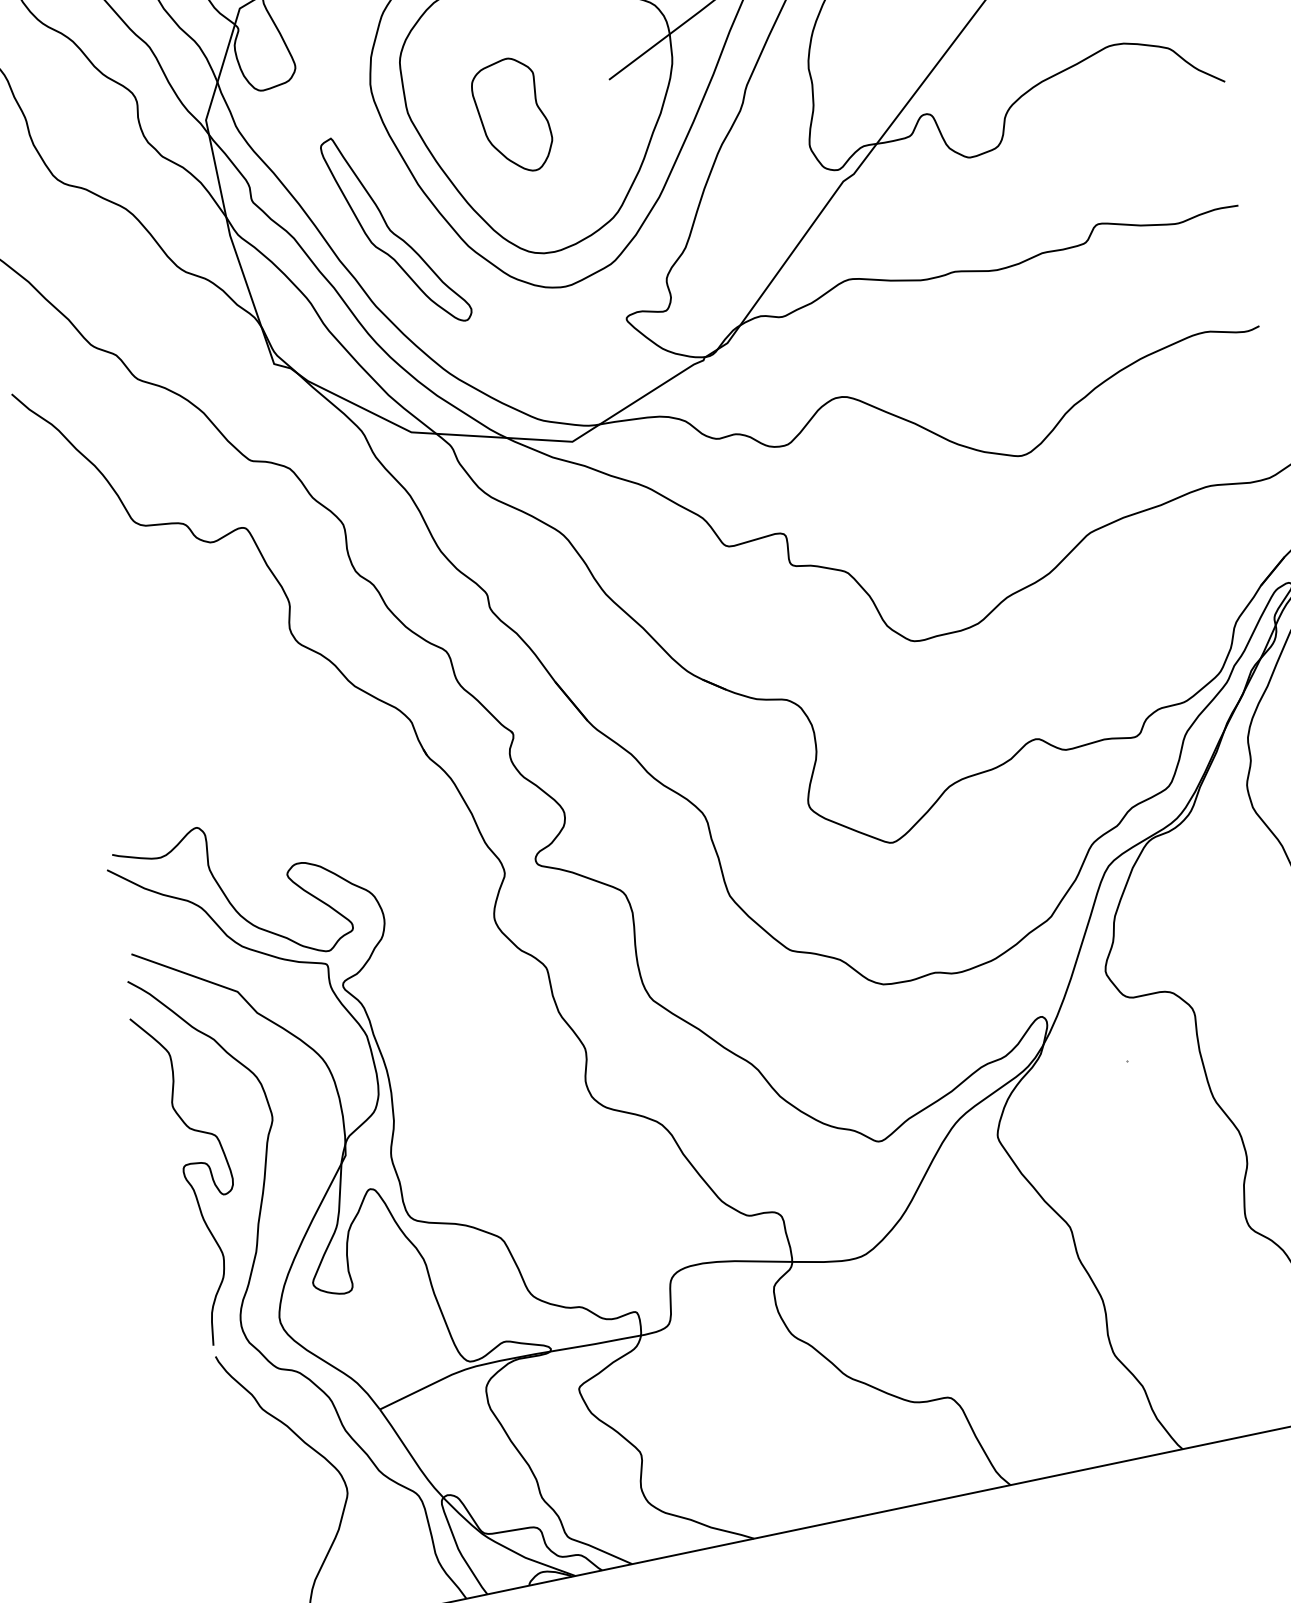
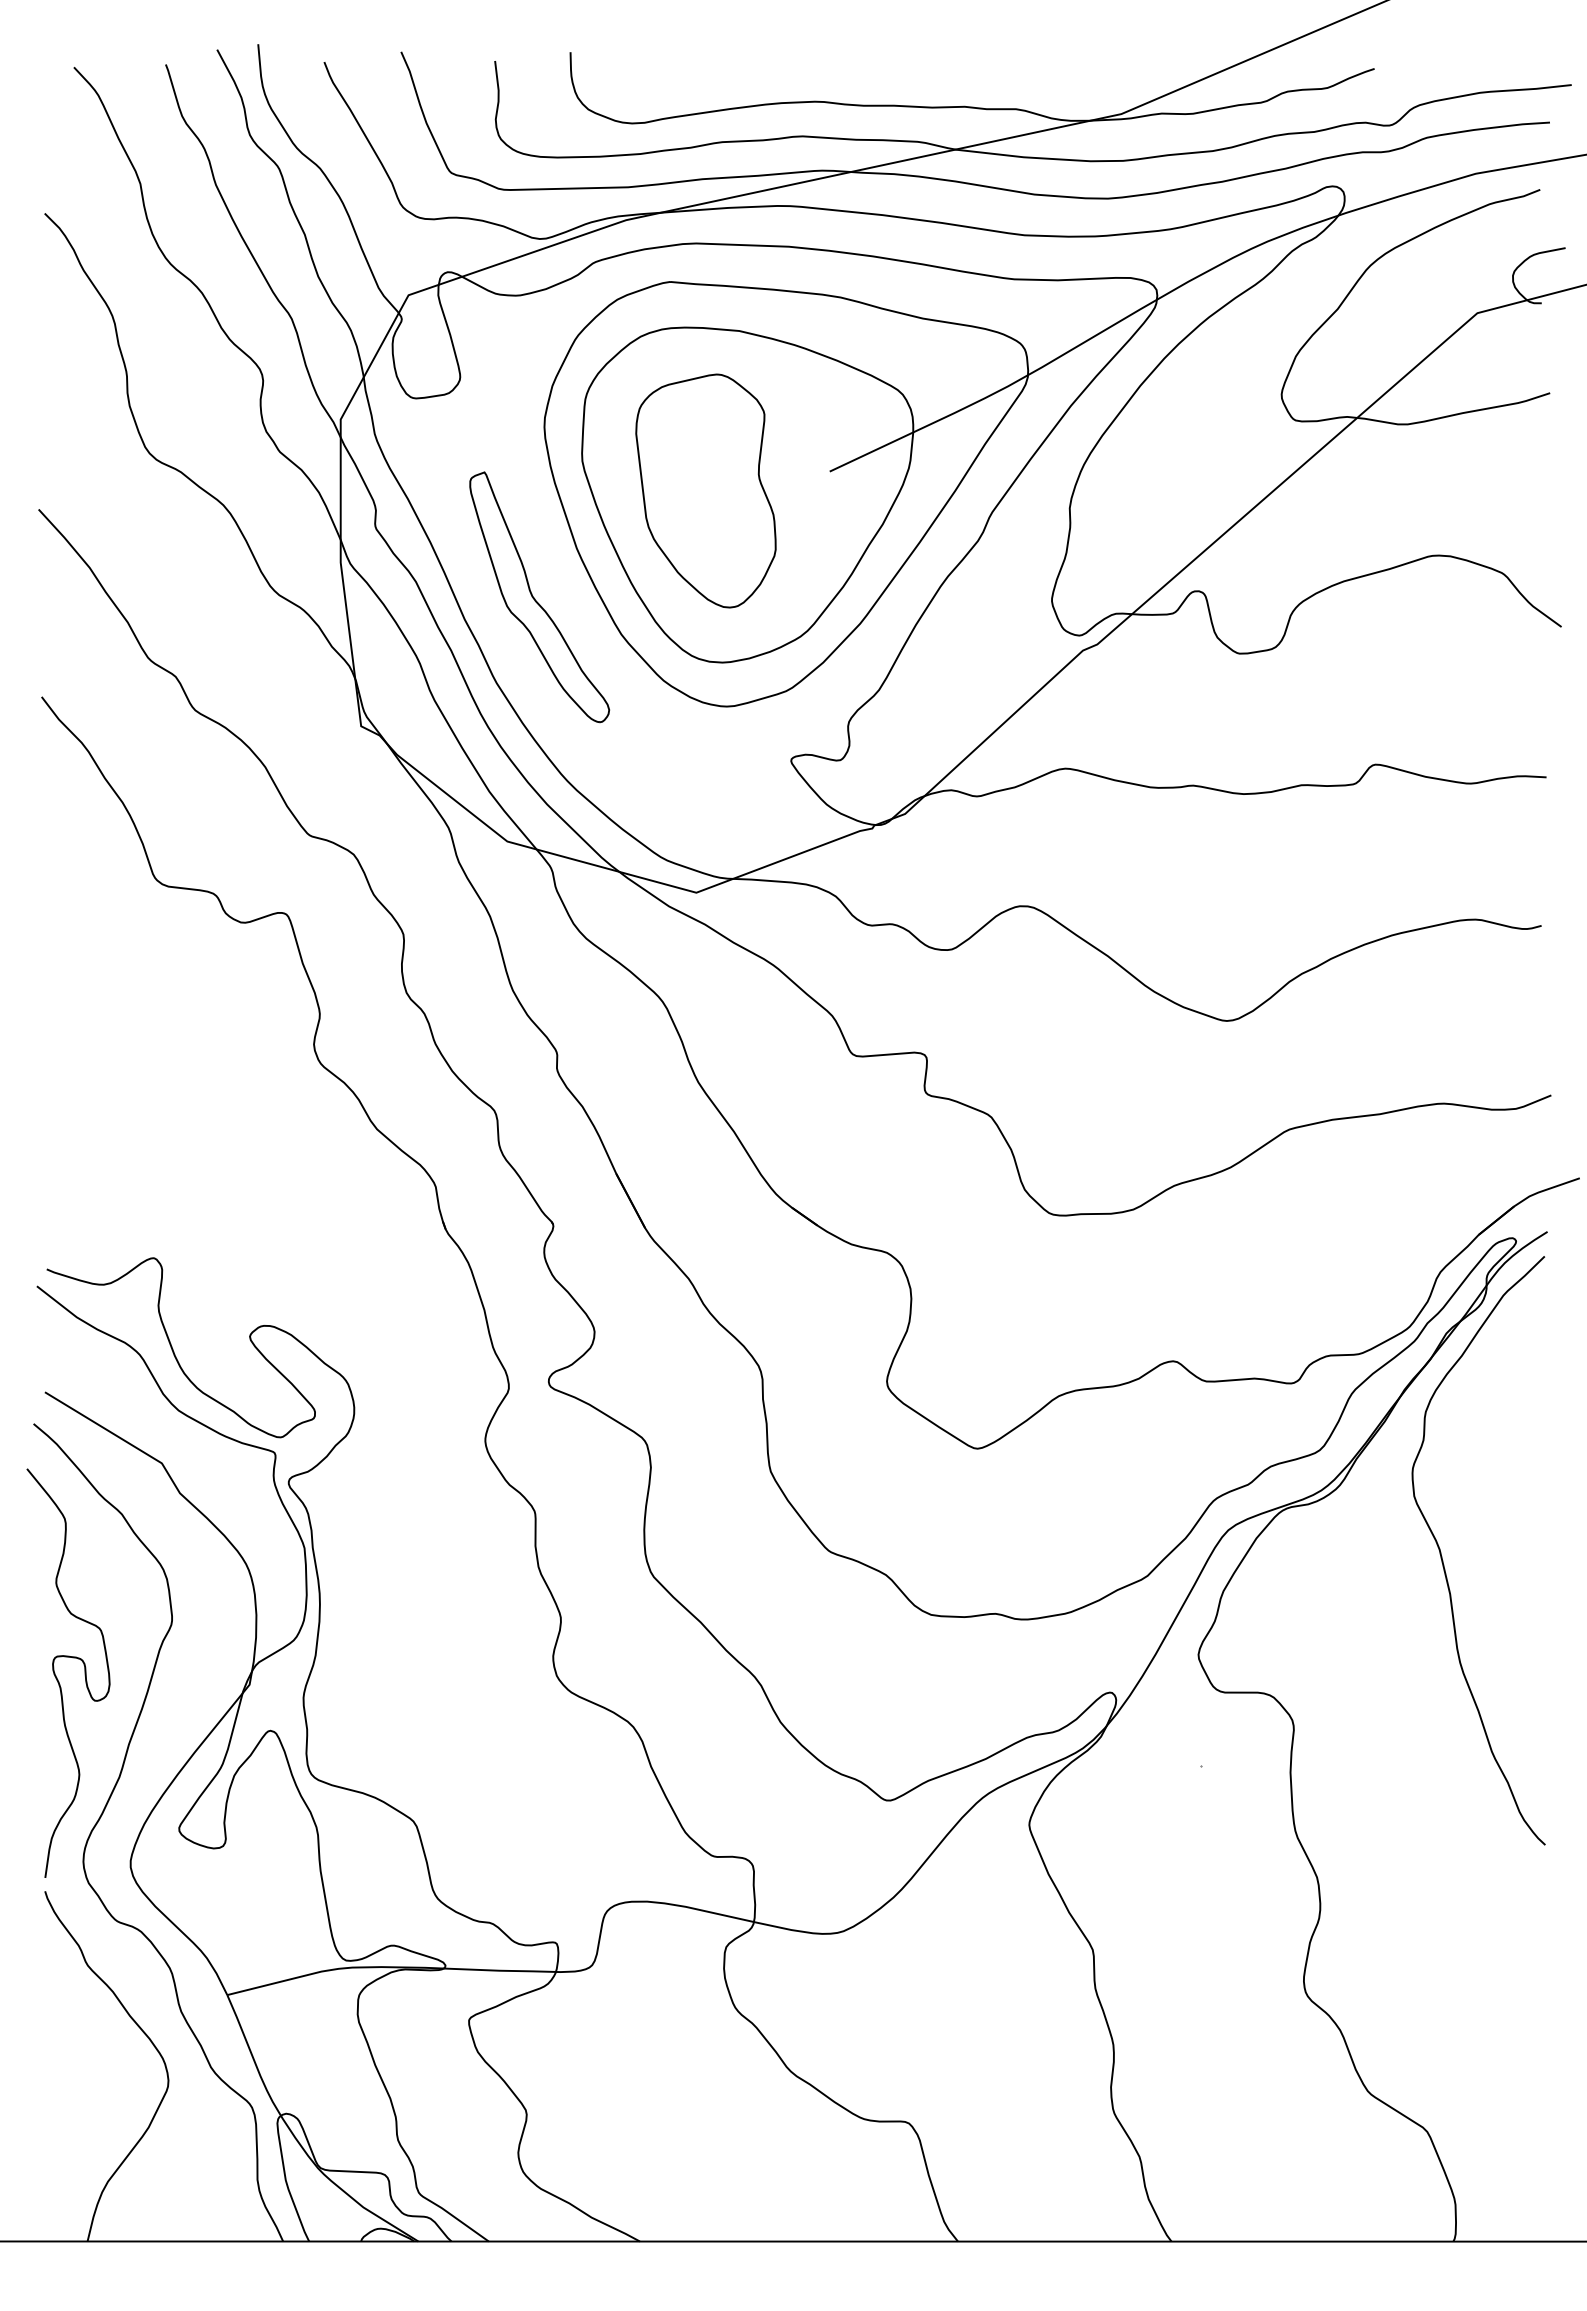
part: (512, 115) -> (705, 490), size x1.67

